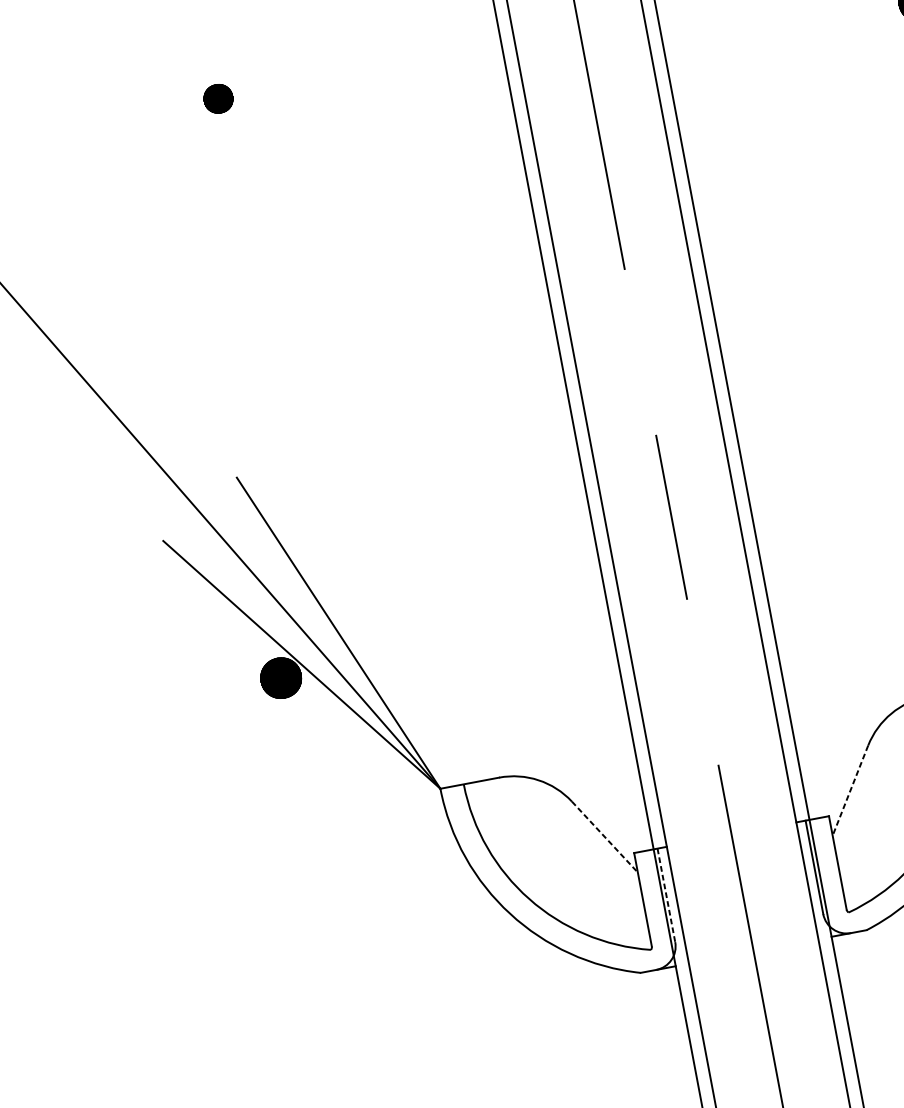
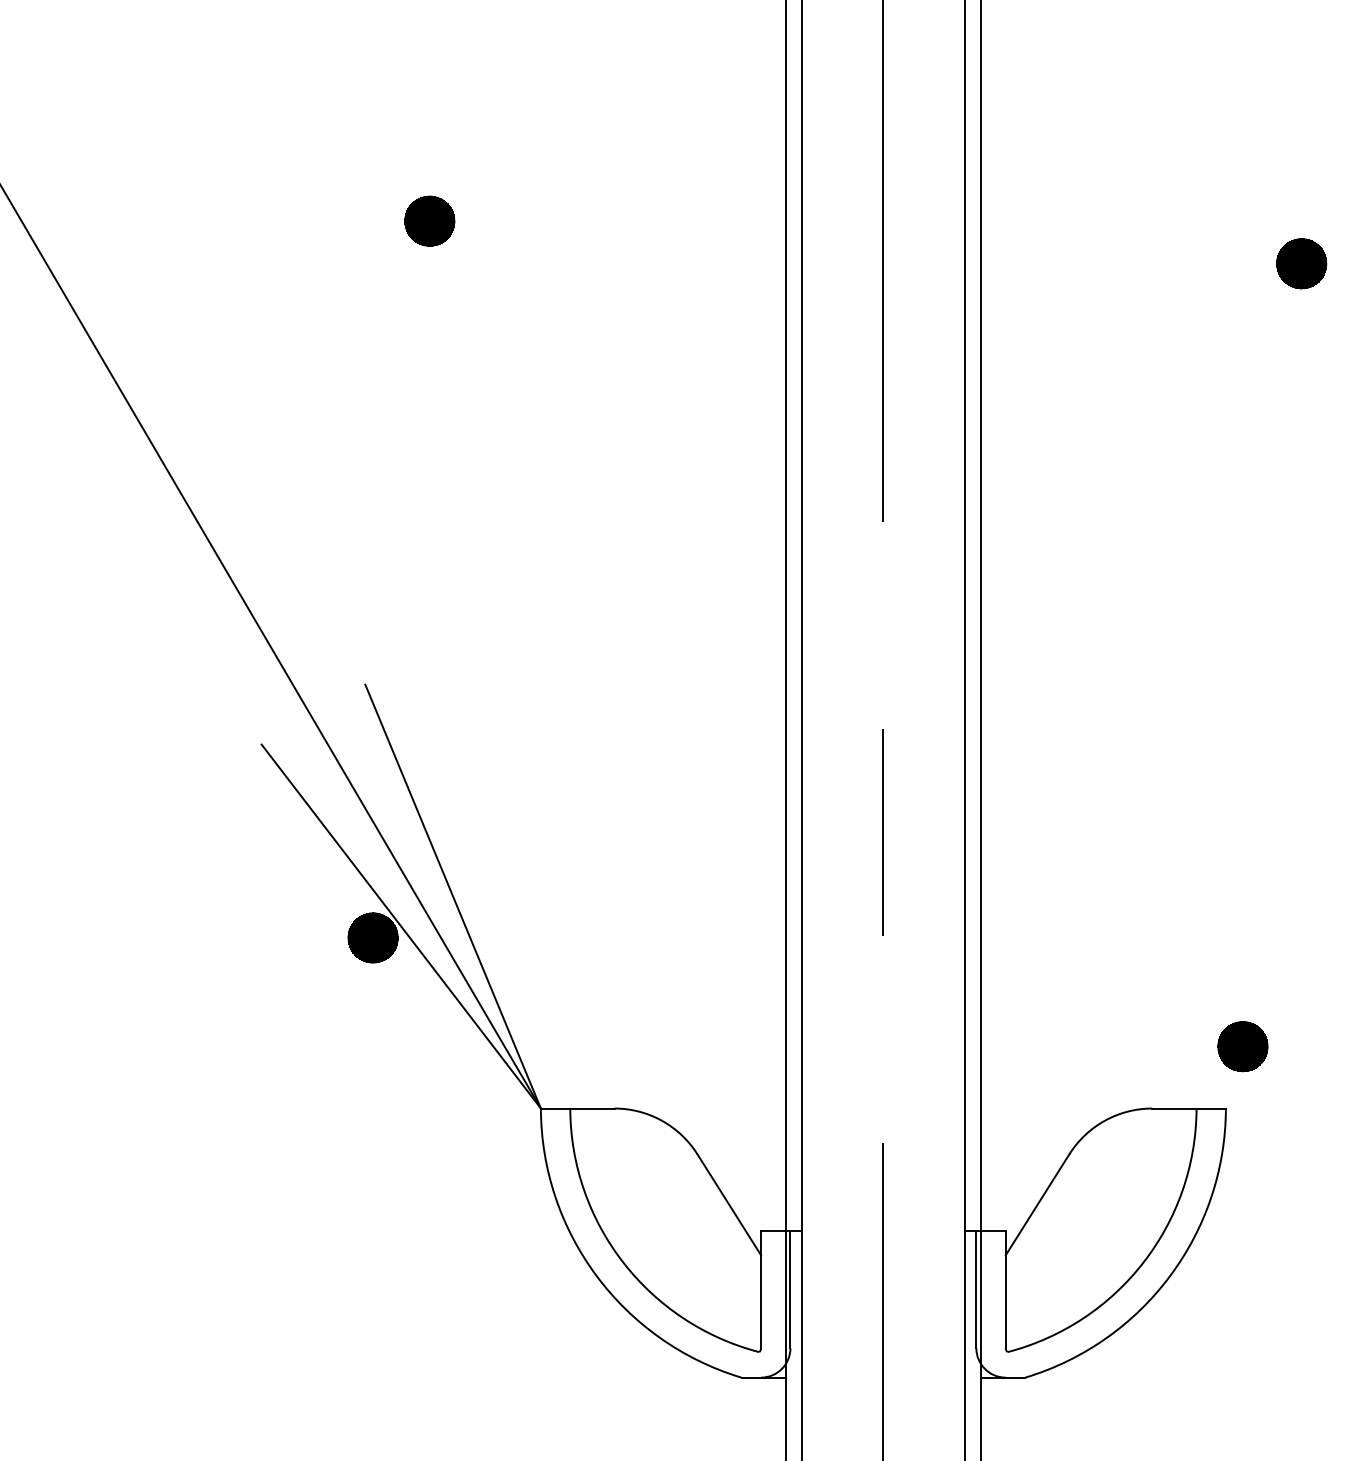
part: (218, 98) -> (429, 220), size x1.43
line: (850, 790) -> (1037, 1204), dashed -> solid
line: (605, 836) -> (729, 1204), dashed -> solid
line: (666, 895) -> (790, 1289), dashed -> solid

